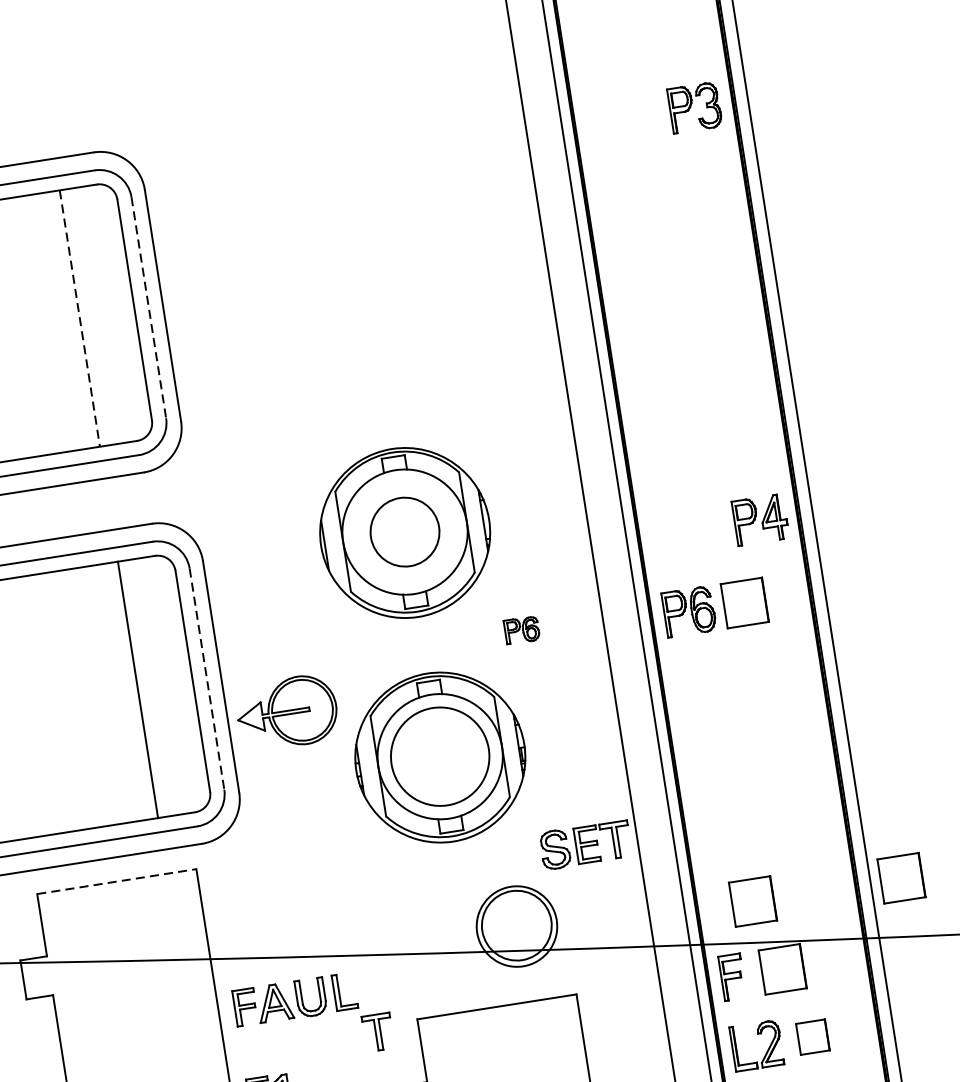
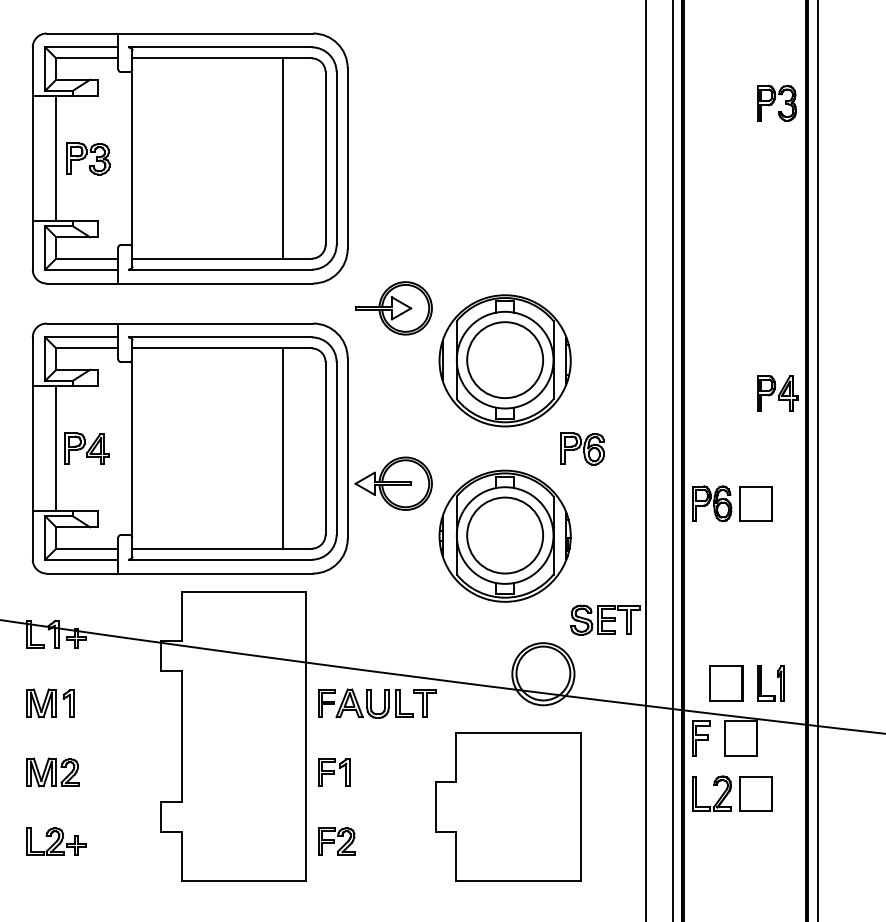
part: (694, 106) -> (776, 102), moved
line: (148, 309) -> (336, 159), dashed -> solid
line: (79, 319) -> (282, 159), dashed -> solid
part: (251, 488) -> (393, 308), added
circle: (405, 532) -> (505, 360), size x1.43
part: (715, 607) -> (732, 503), moved
part: (521, 629) -> (582, 448), size x1.67
line: (207, 680) -> (336, 449), dashed -> solid
part: (901, 878) -> (842, 683), removed
line: (117, 881) -> (244, 592), dashed -> solid
part: (798, 894) -> (761, 683), added
part: (377, 1032) -> (424, 703), moved
part: (812, 1036) -> (755, 793), size x1.43

